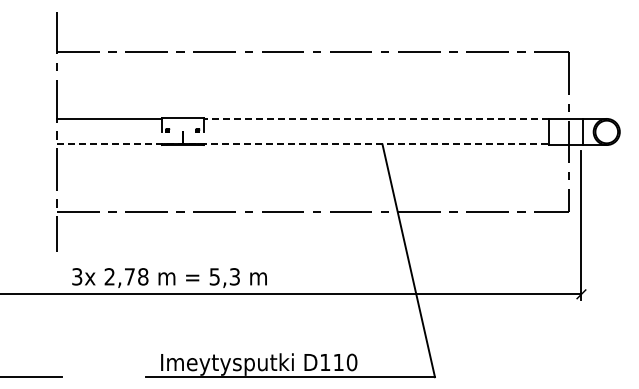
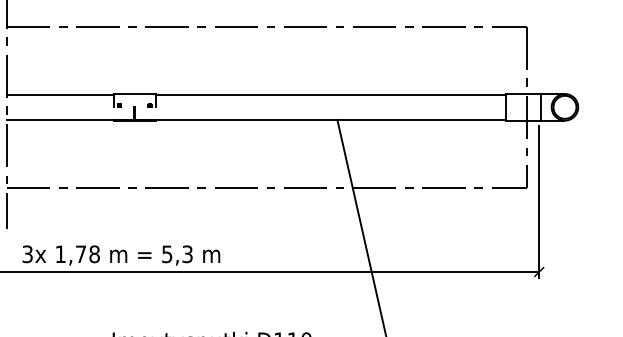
line: (376, 119) -> (331, 94), dashed -> solid
line: (302, 144) -> (256, 120), dashed -> solid
text: (109, 276) -> (60, 253), 2,78 -> 1,78

